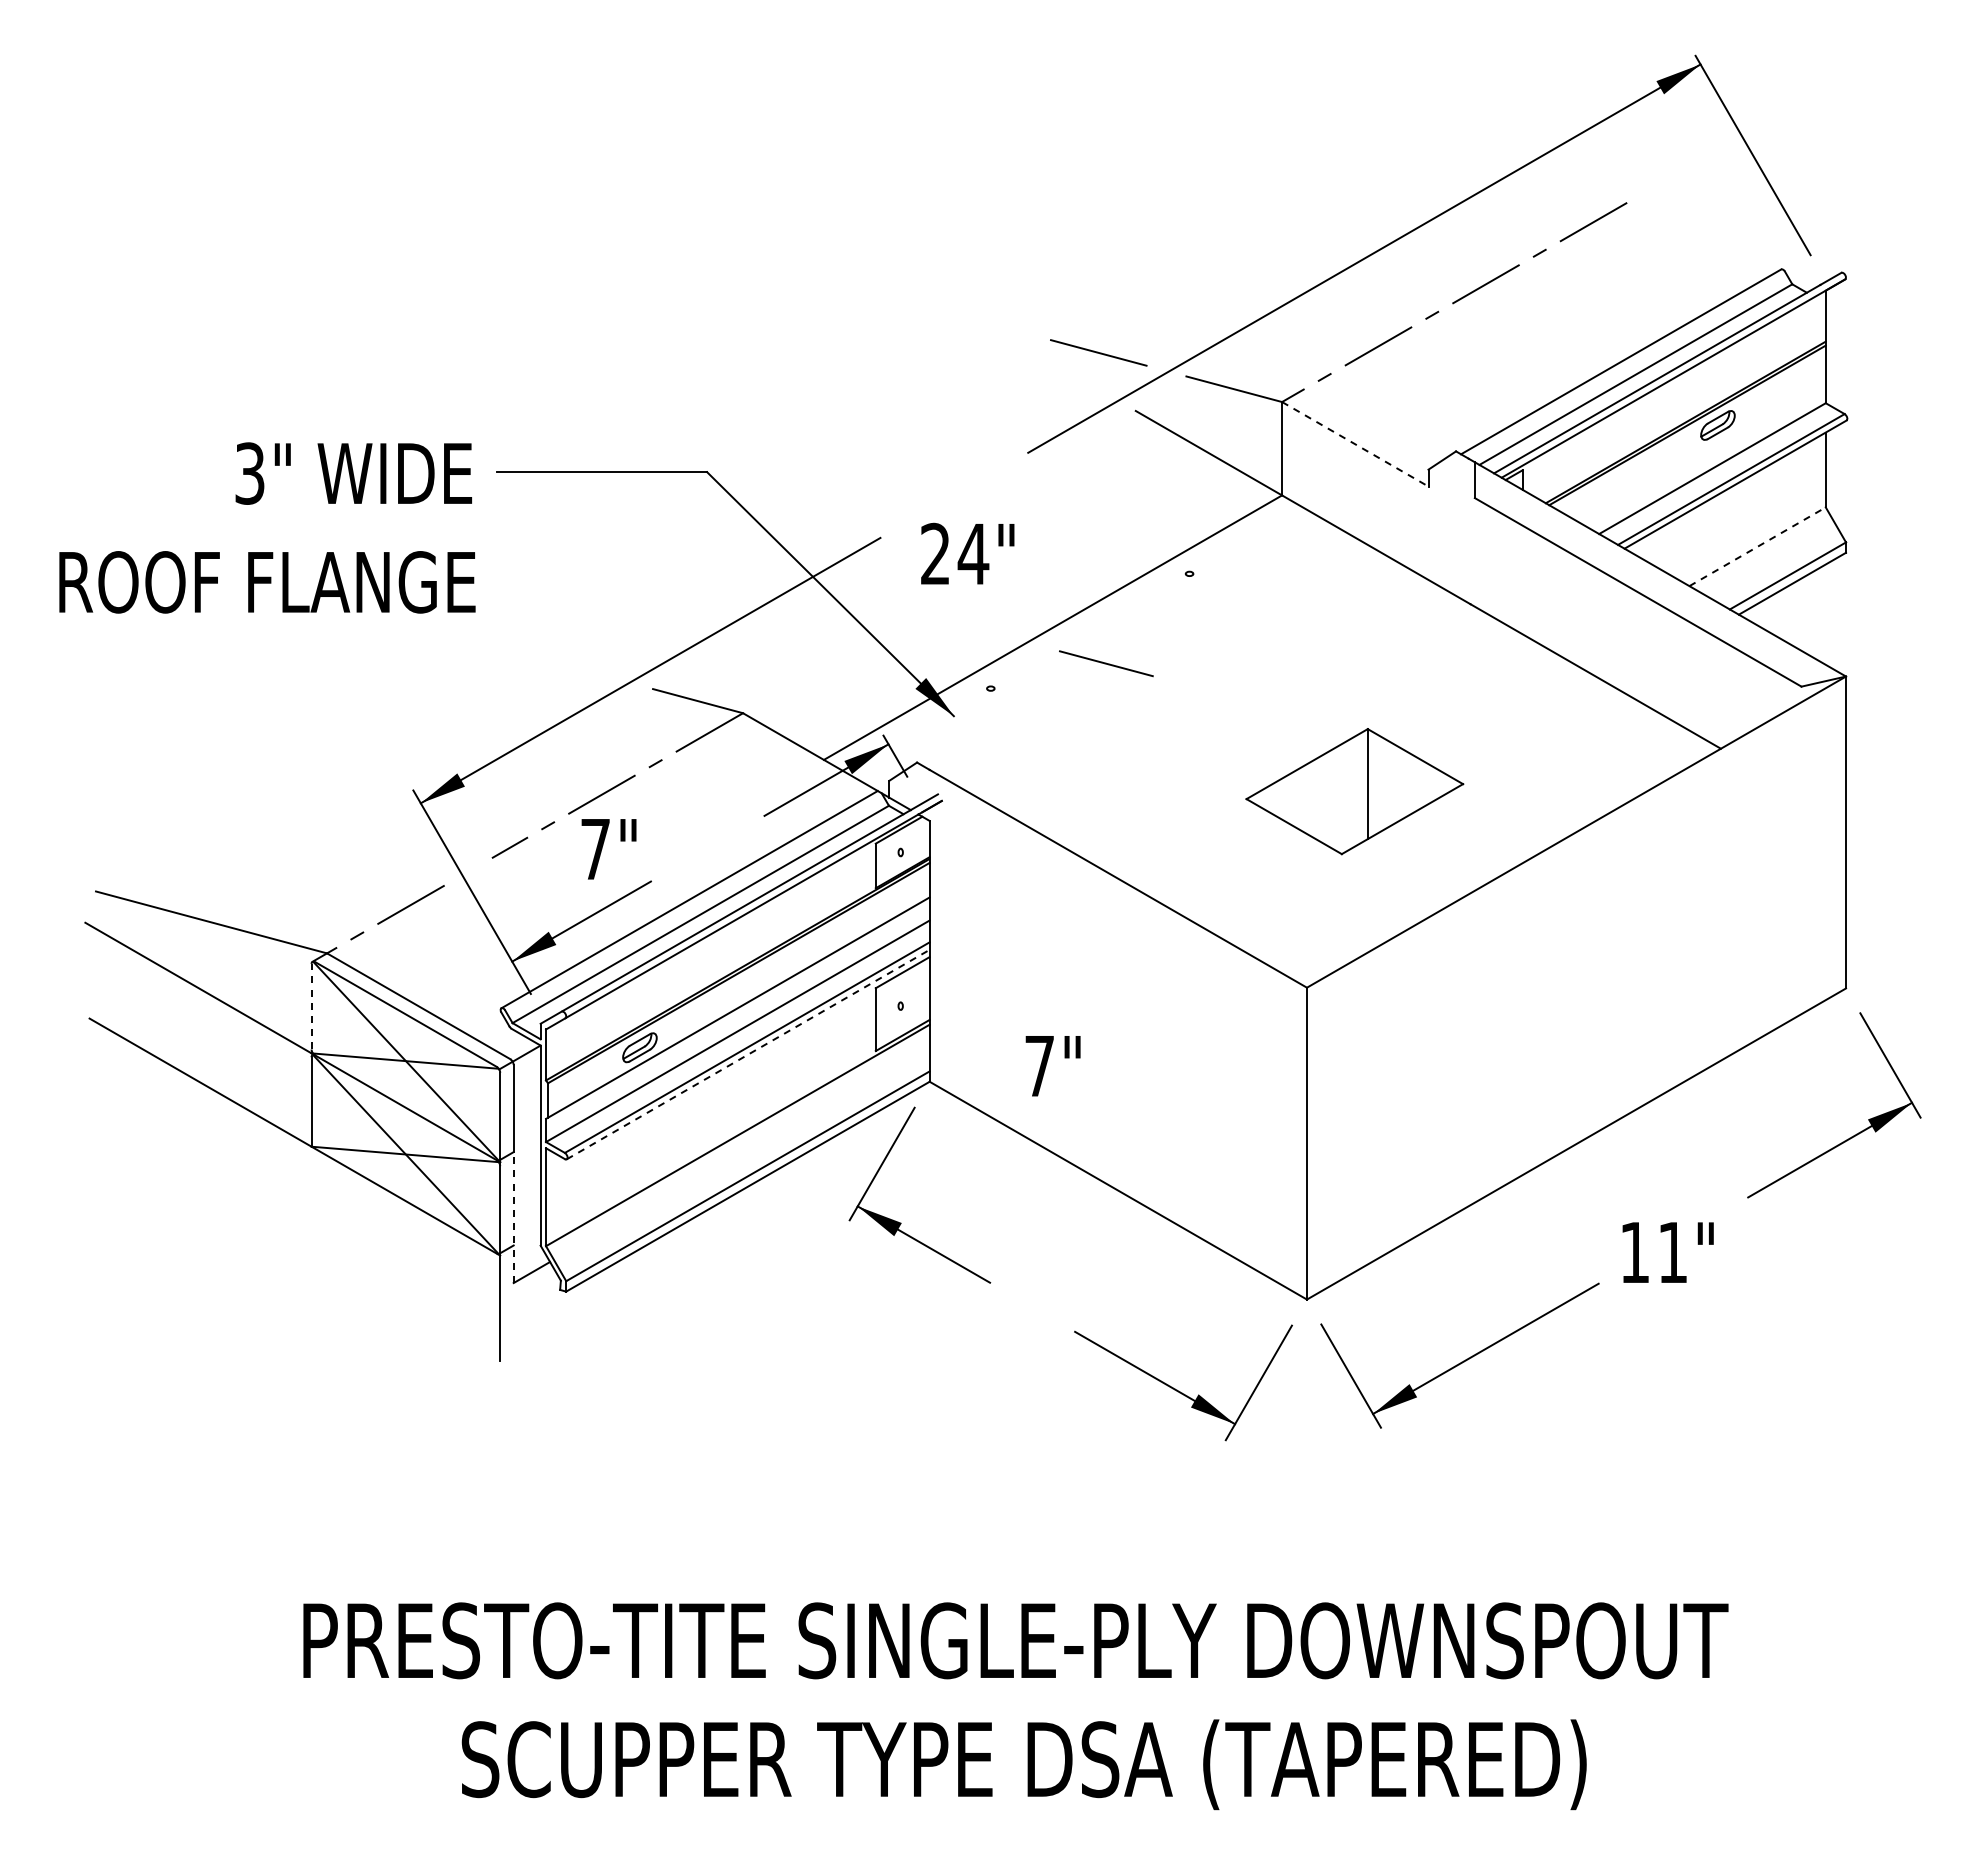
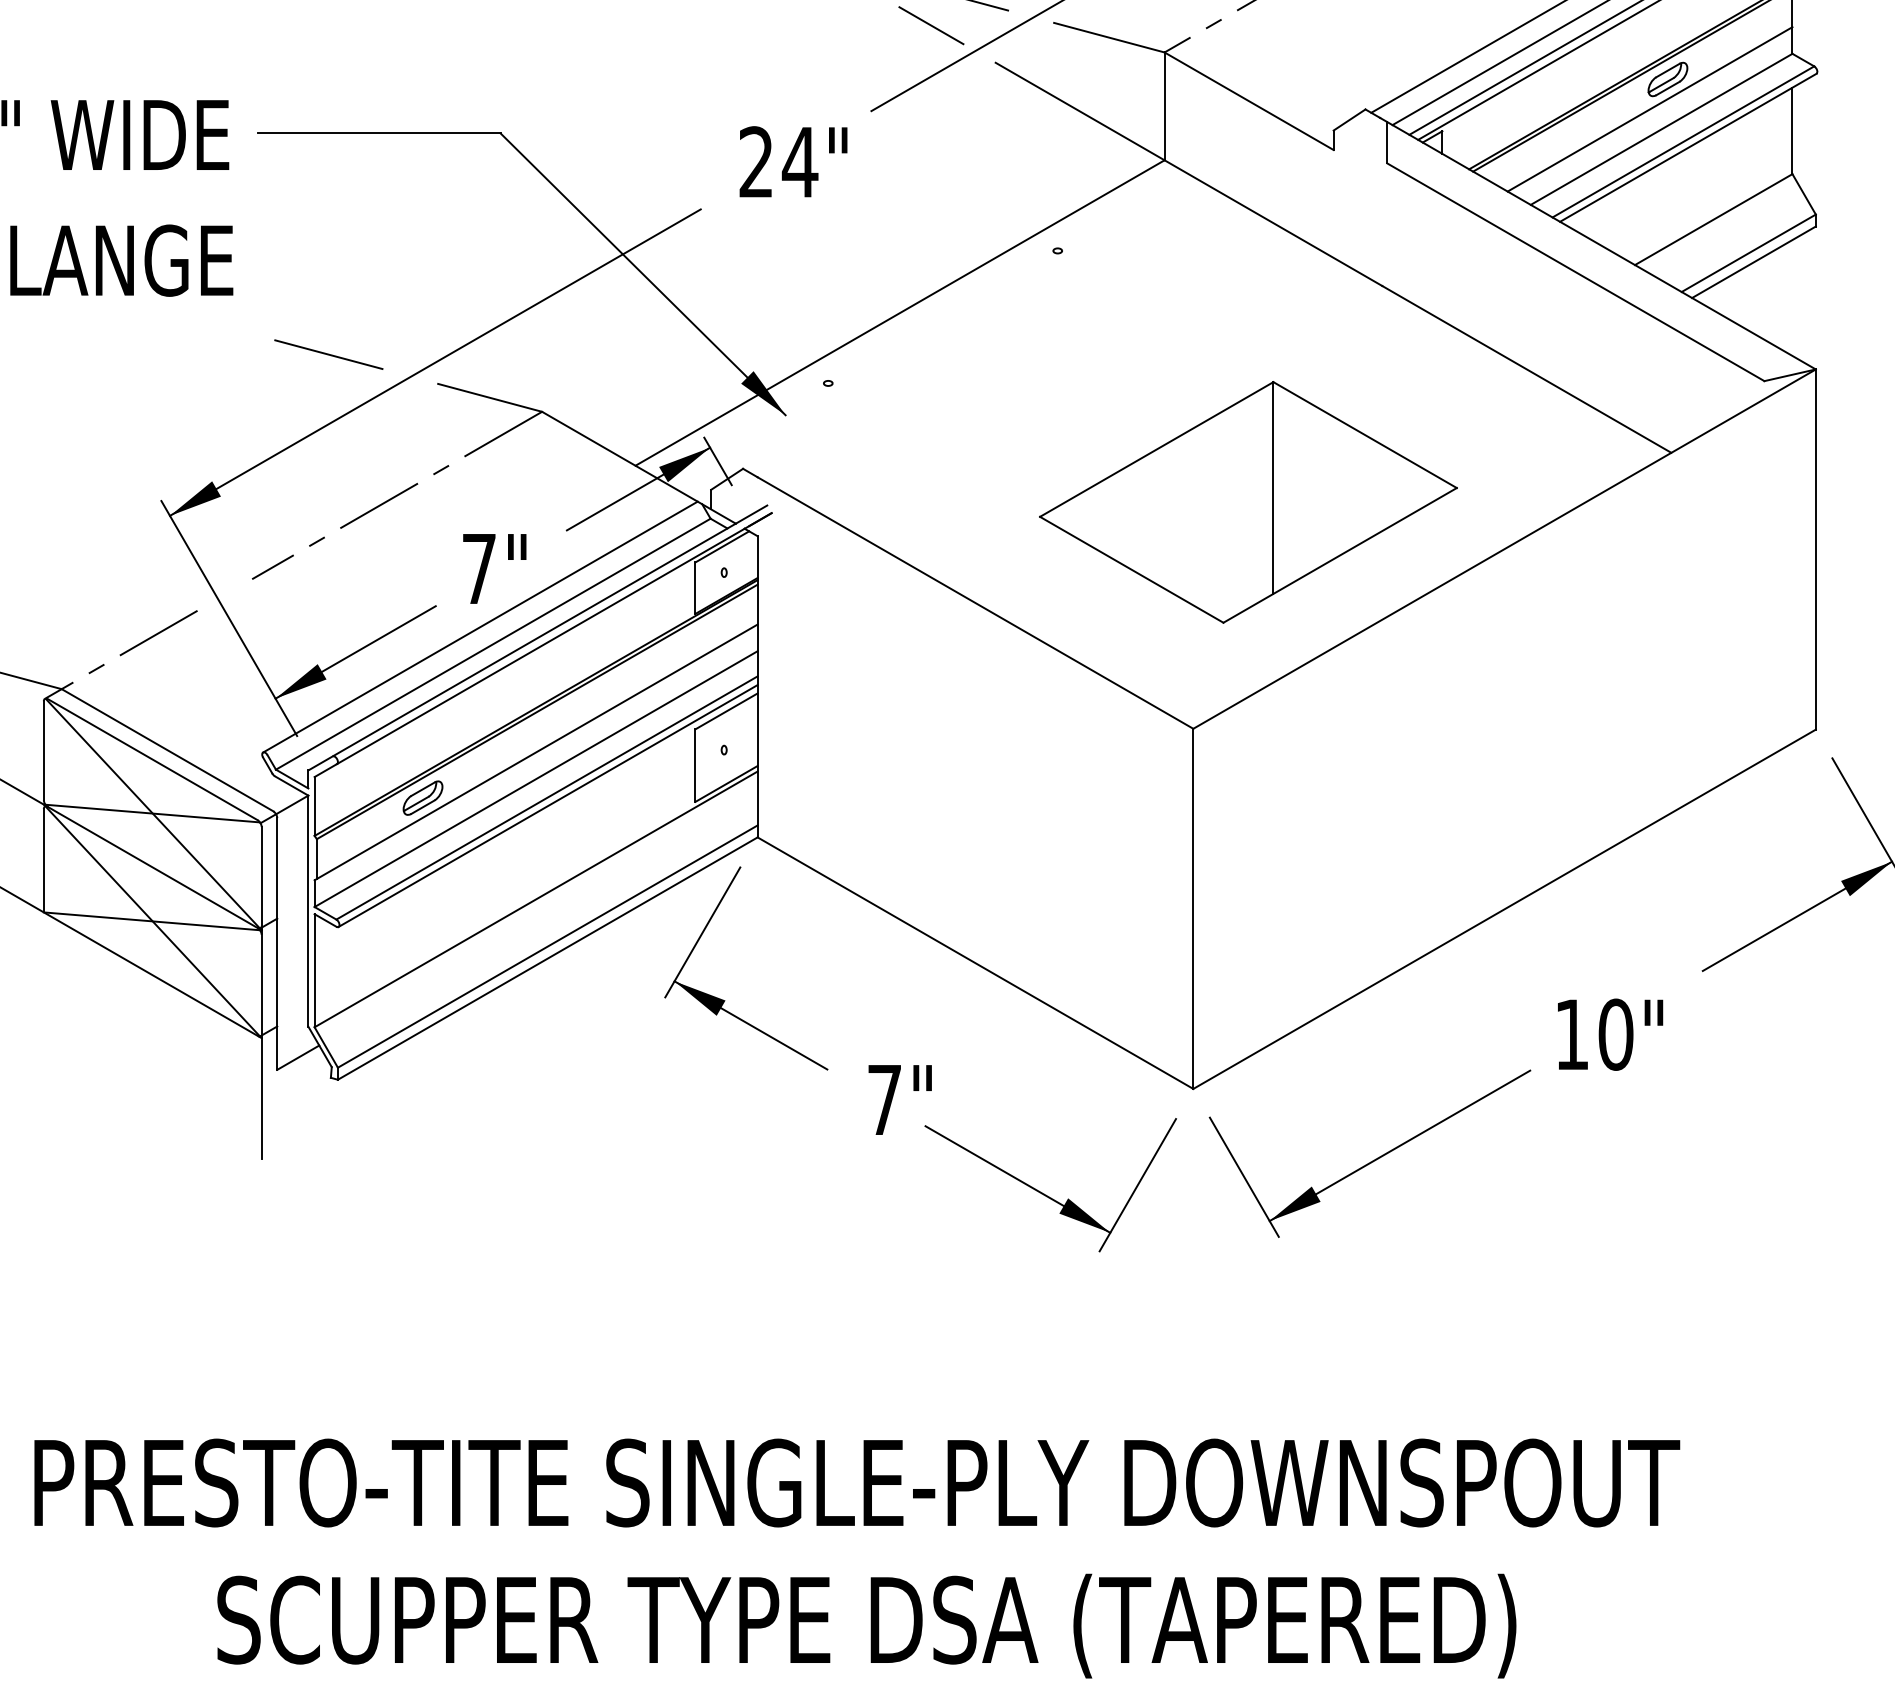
line: (1079, 378) -> (930, 25), added
line: (1355, 444) -> (1249, 101), dashed -> solid
line: (1702, 451) -> (1650, 109), added
line: (1757, 546) -> (1713, 219), dashed -> solid
text: (967, 553) -> (793, 161), moved
line: (1106, 663) -> (329, 354), moved
part: (1354, 791) -> (1248, 502), size x1.67
text: (608, 849) -> (494, 569), moved
line: (311, 1006) -> (43, 750), dashed -> solid
line: (748, 1054) -> (548, 805), dashed -> solid
text: (1052, 1066) -> (899, 1100), moved
line: (513, 1217) -> (277, 994), dashed -> solid
text: (1673, 1252) -> (1616, 1034), 11" -> 10"

